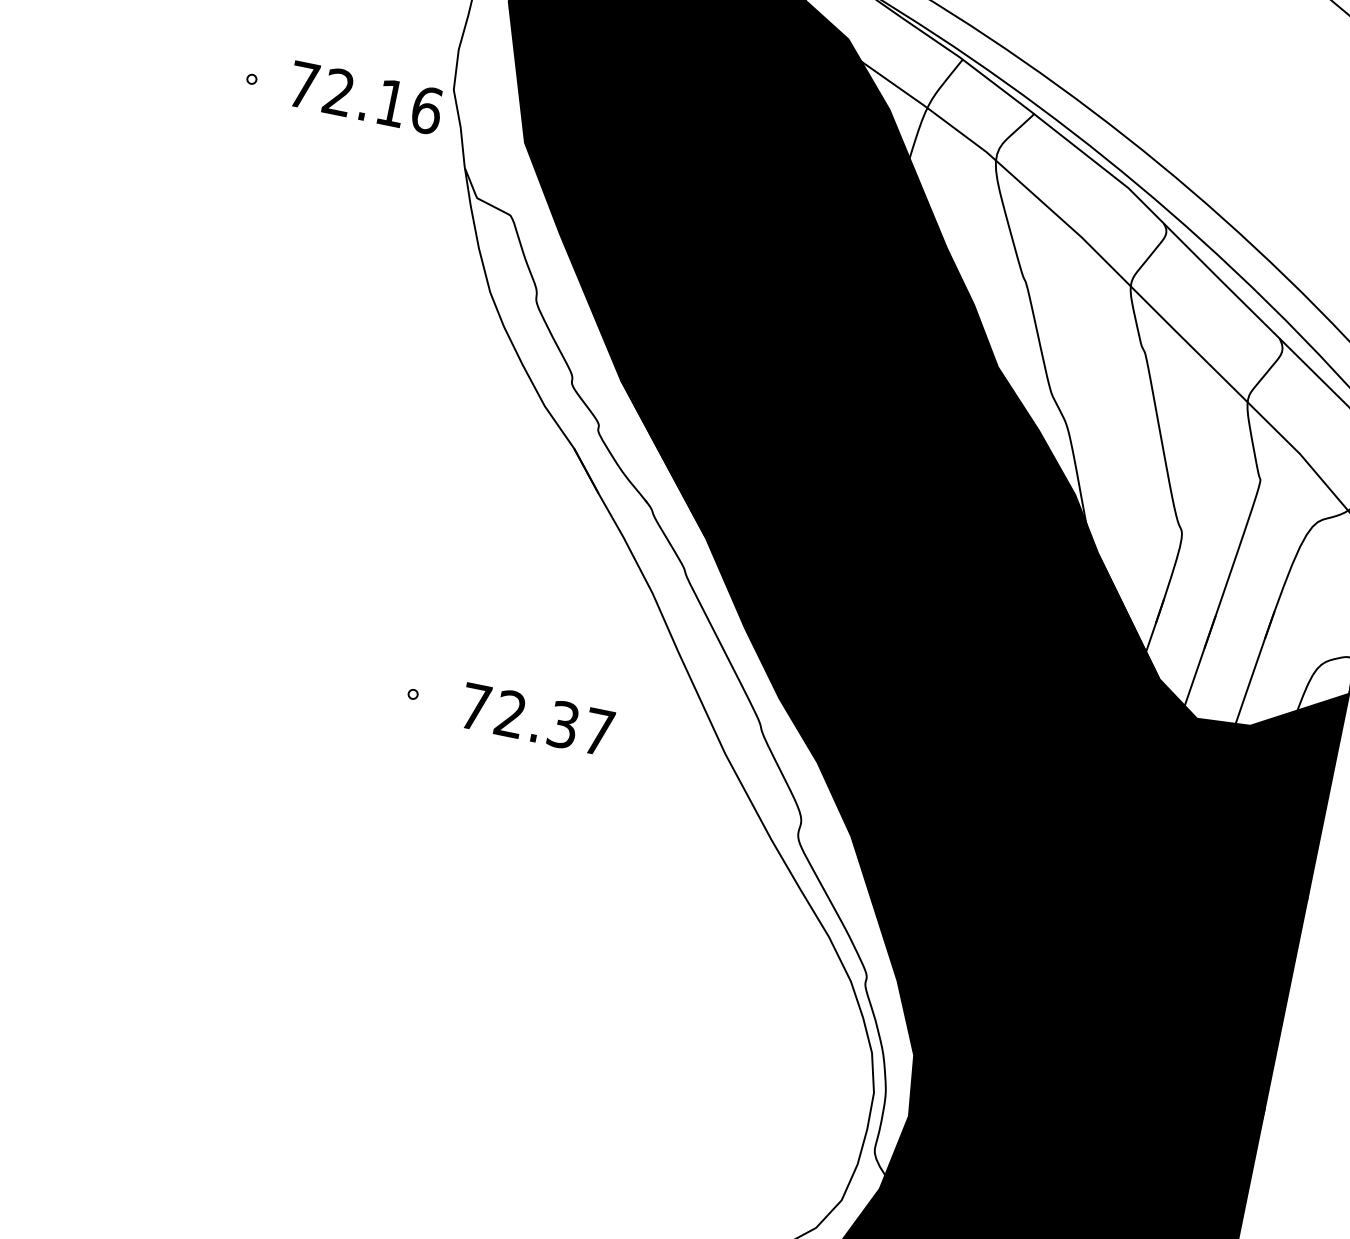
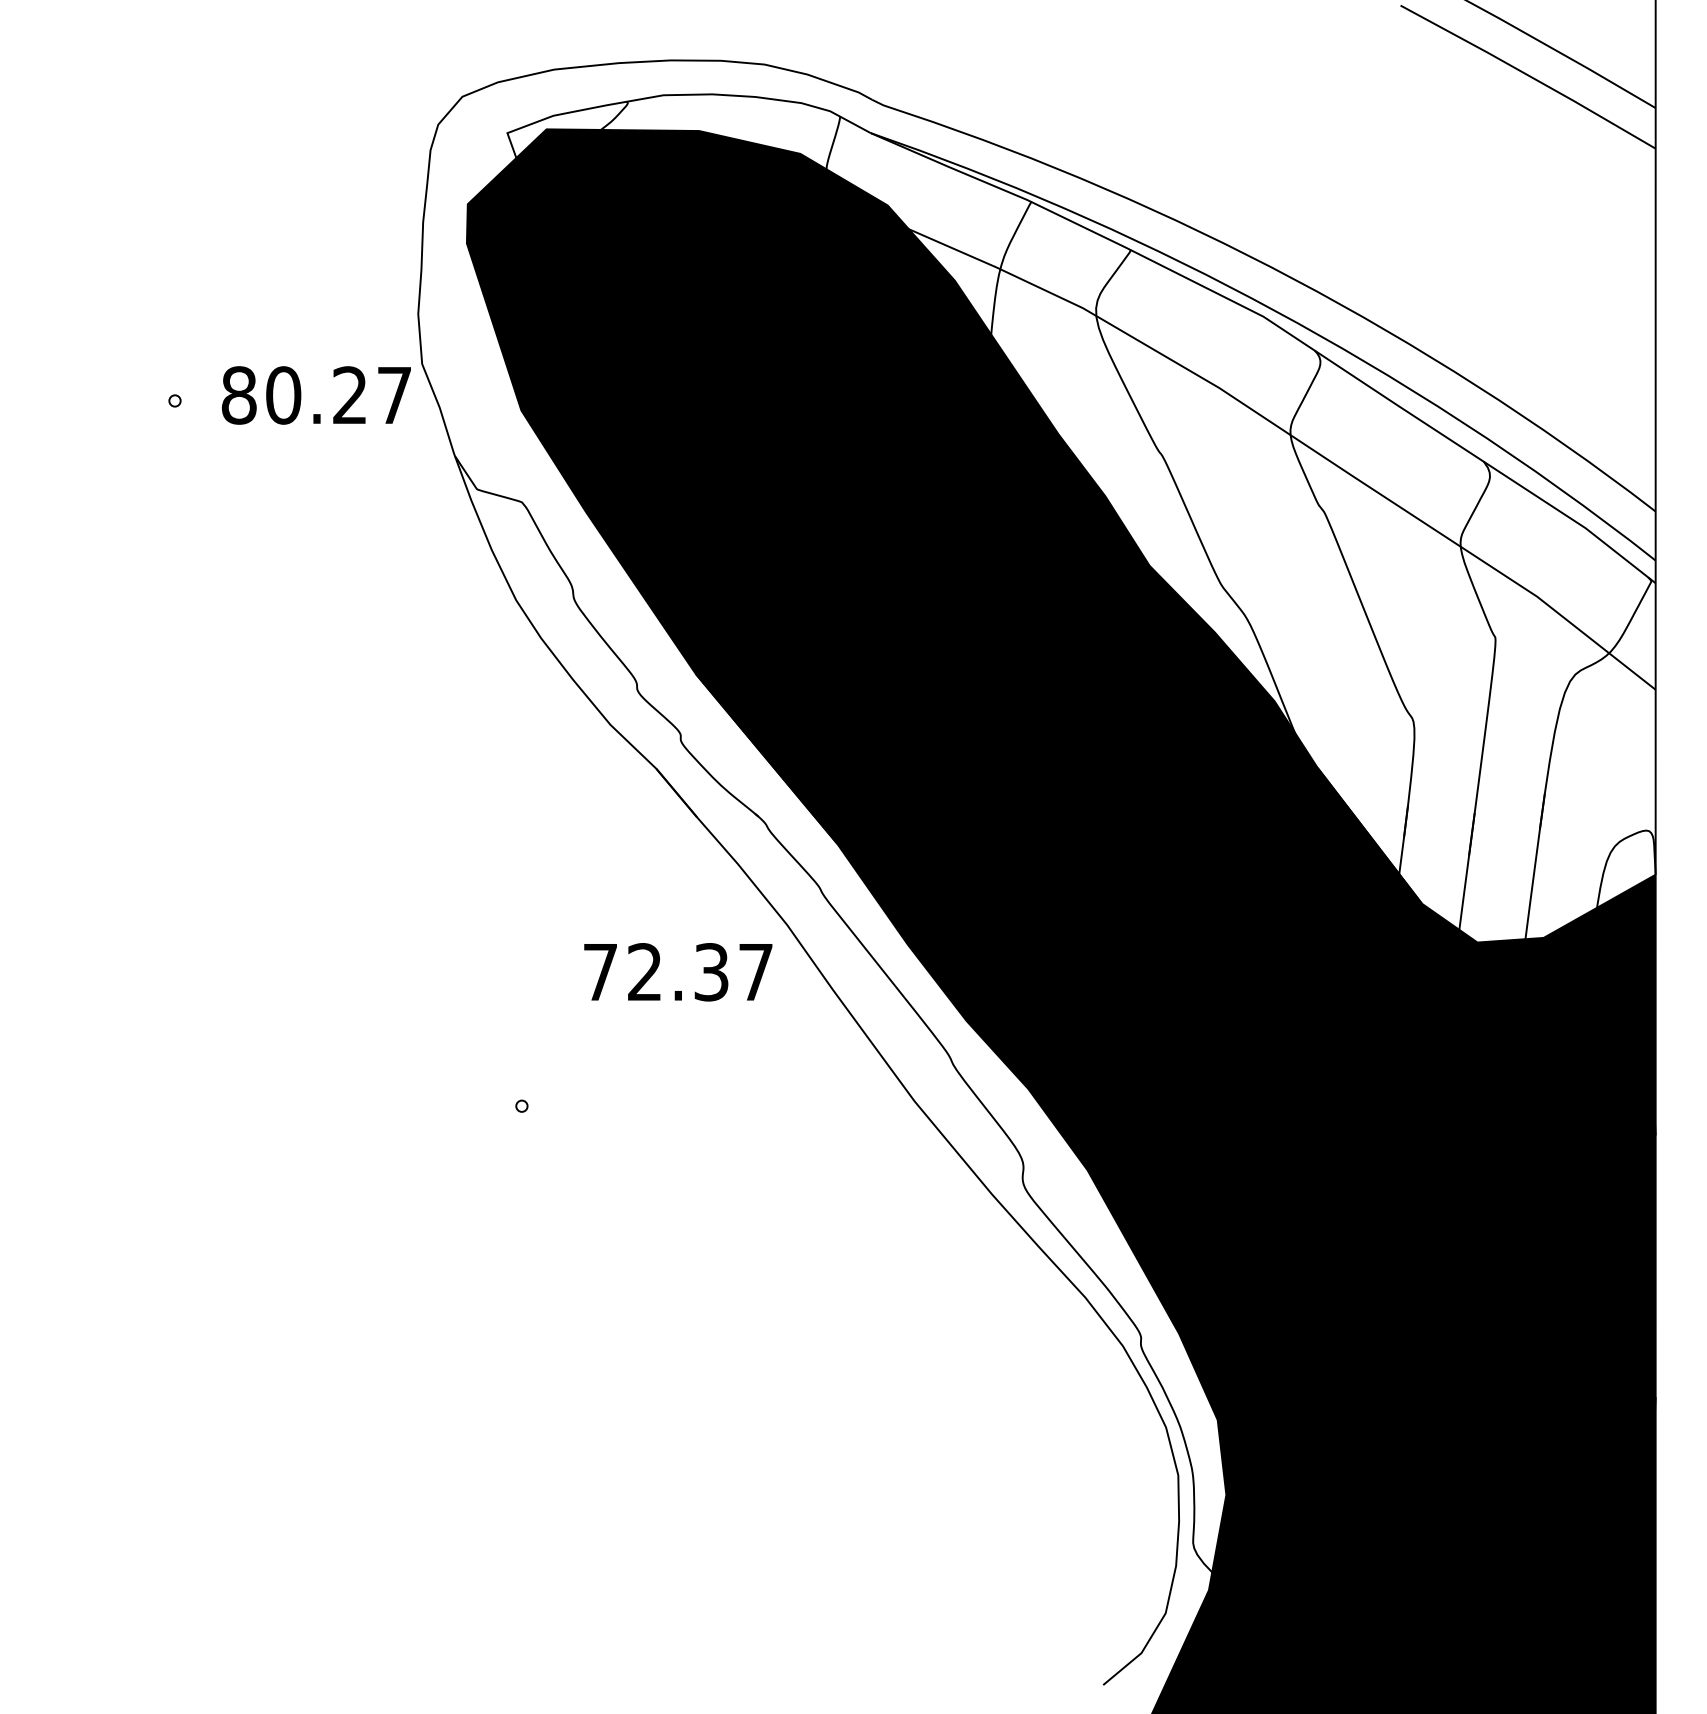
text: (364, 97) -> (316, 395), 72.16 -> 80.27
text: (537, 719) -> (678, 972), moved

